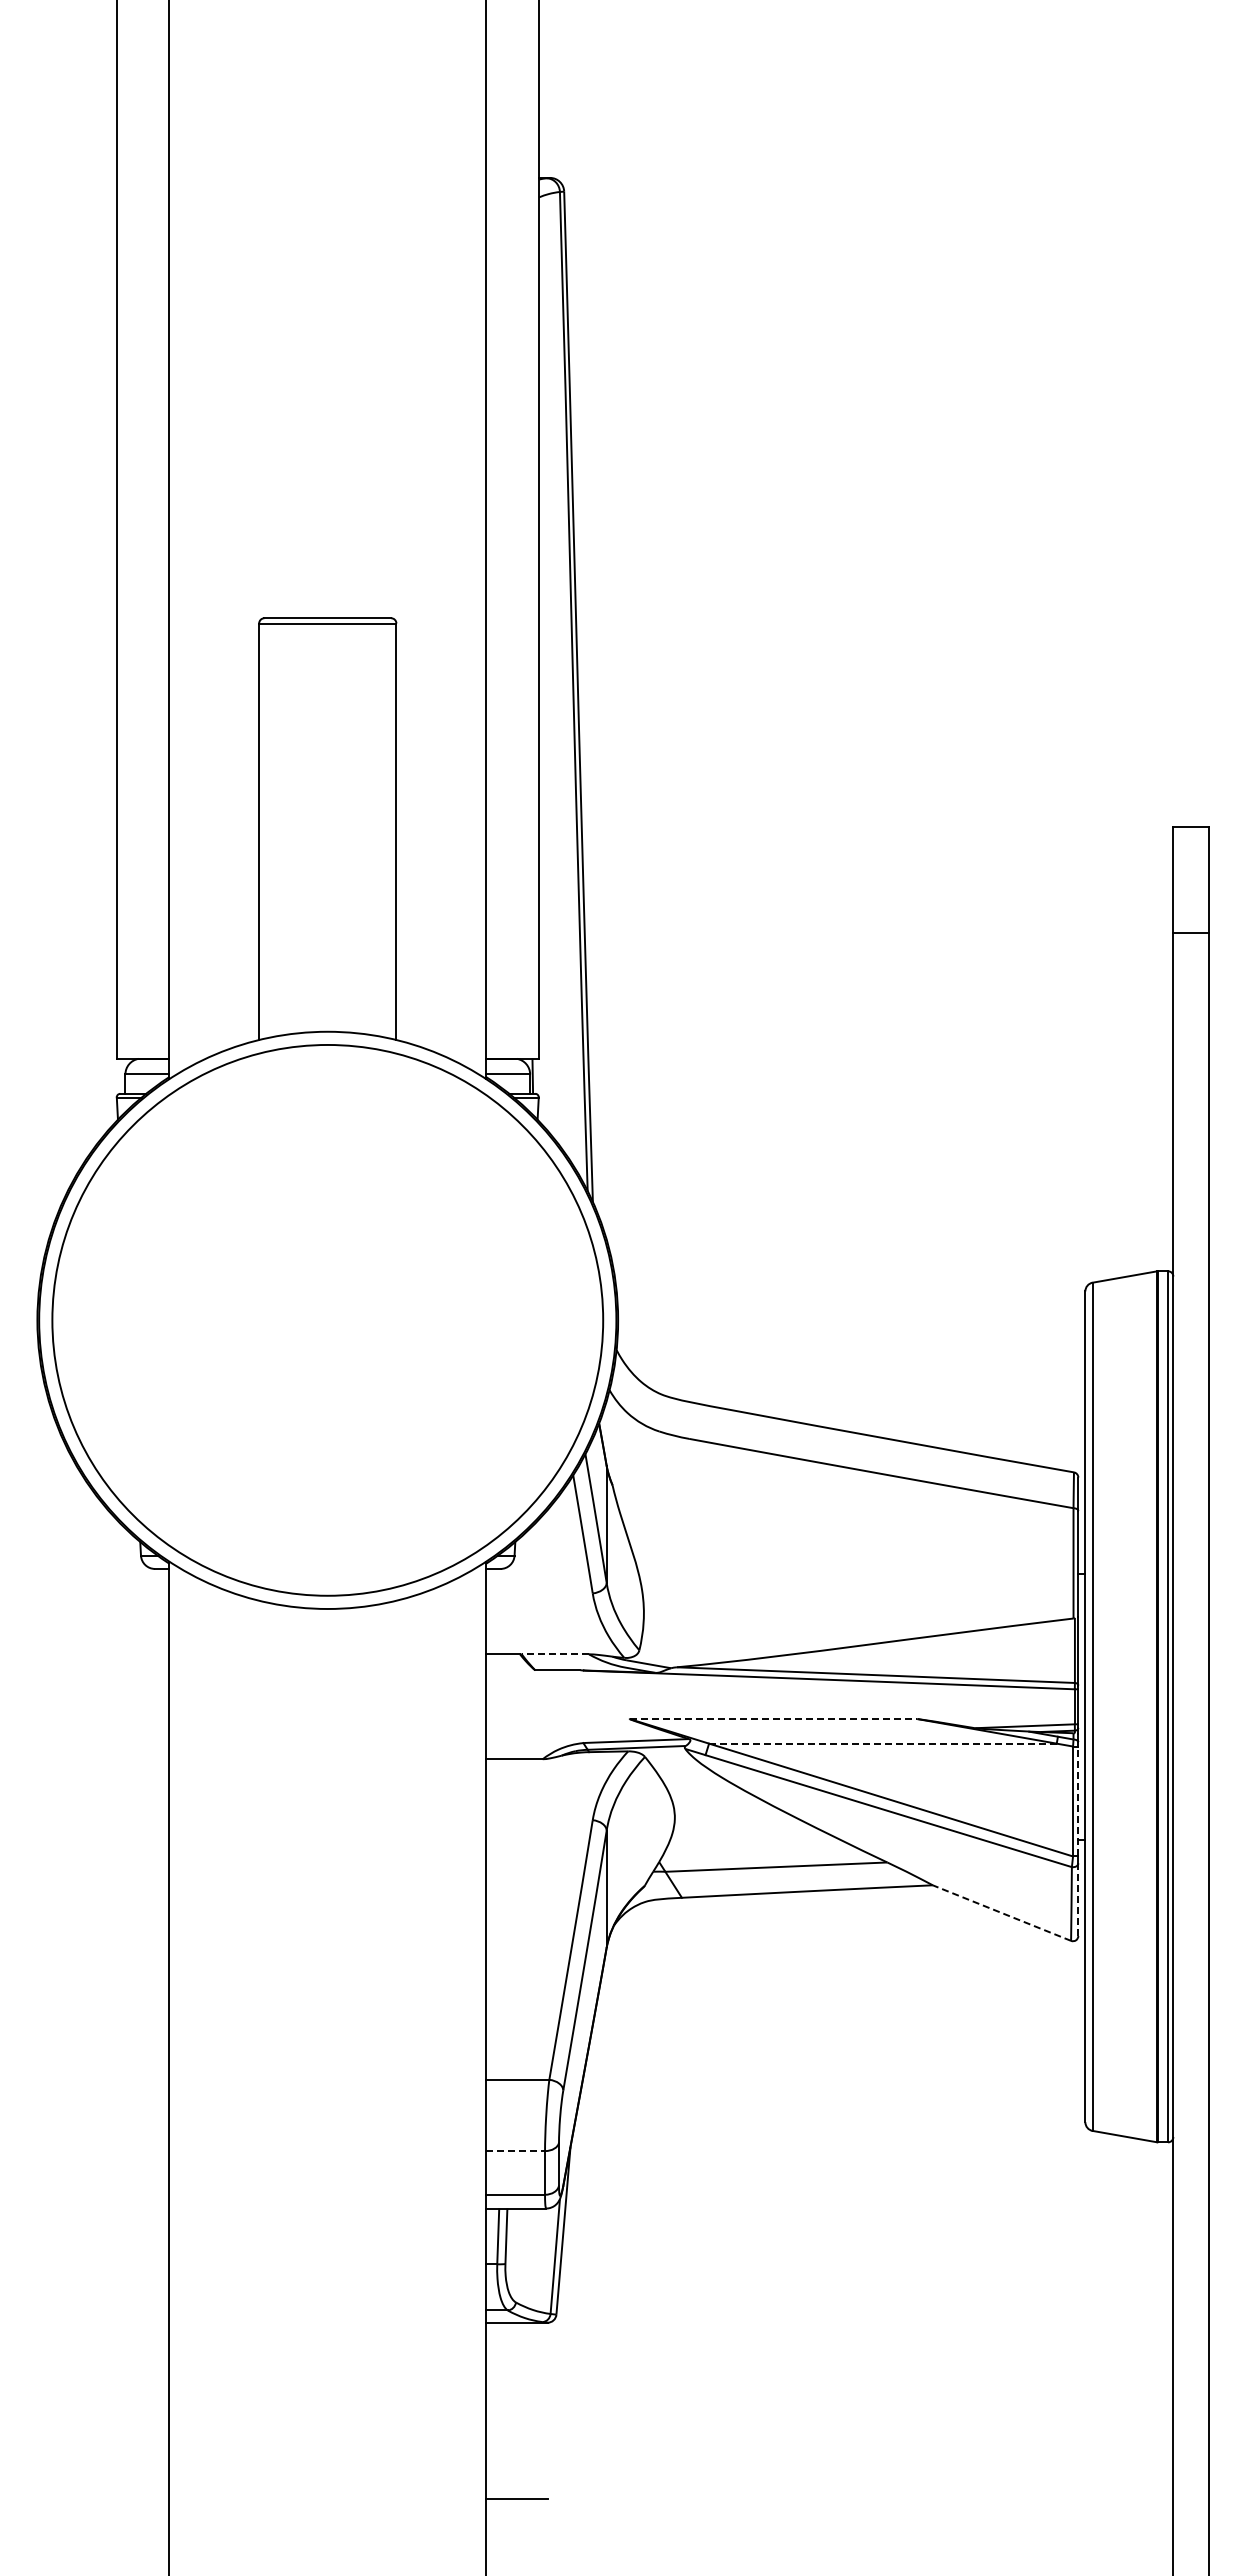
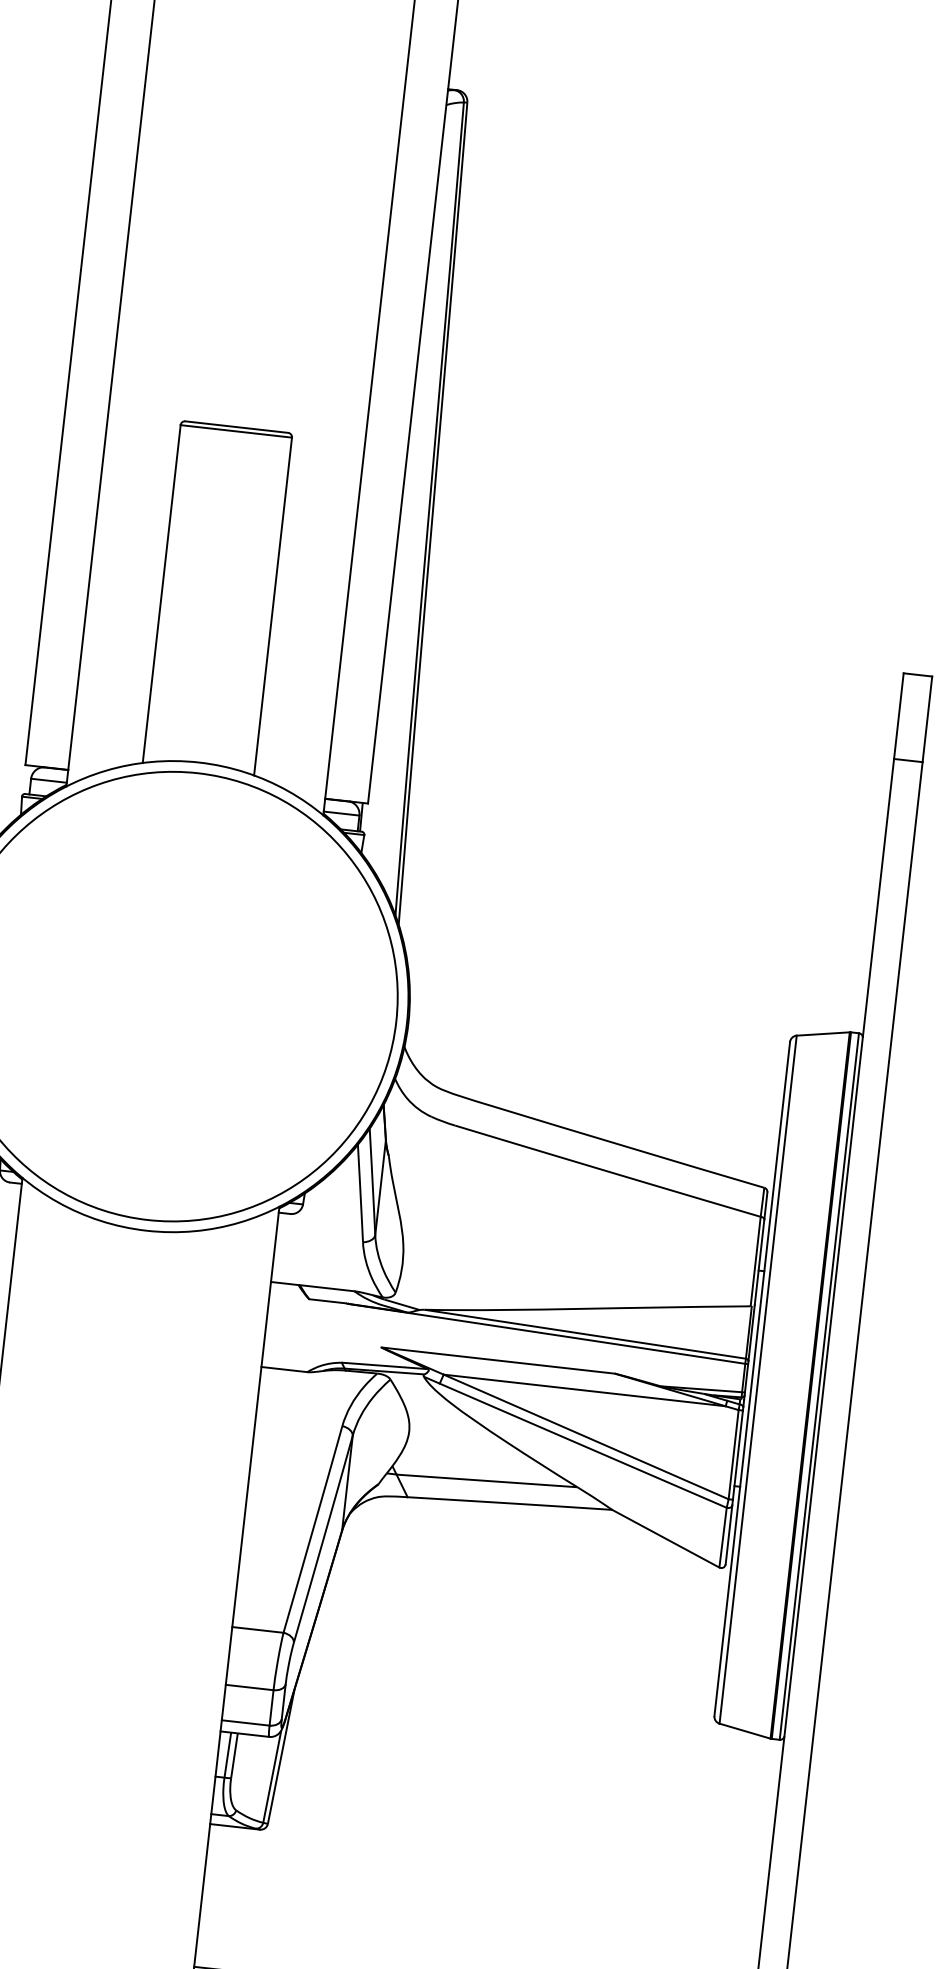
line: (555, 1654) -> (327, 1288), dashed -> solid
line: (773, 1719) -> (498, 1360), dashed -> solid
line: (882, 1743) -> (584, 1390), dashed -> solid
line: (1078, 1801) -> (738, 1455), dashed -> solid
line: (1078, 1899) -> (729, 1534), dashed -> solid
line: (1001, 1913) -> (665, 1539), dashed -> solid
line: (516, 2151) -> (250, 1687), dashed -> solid

